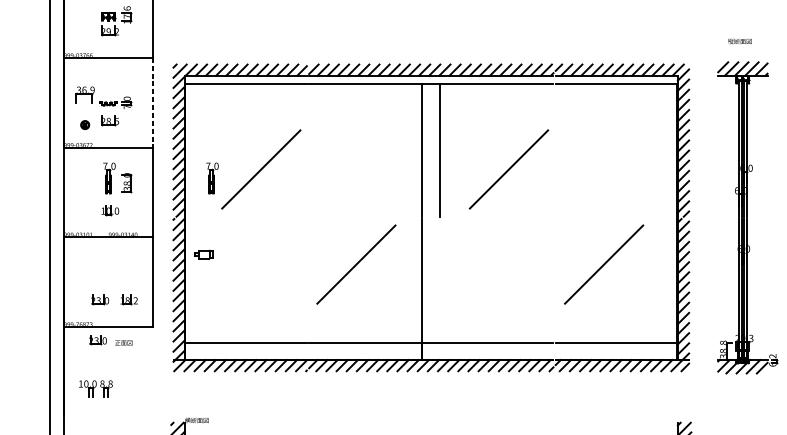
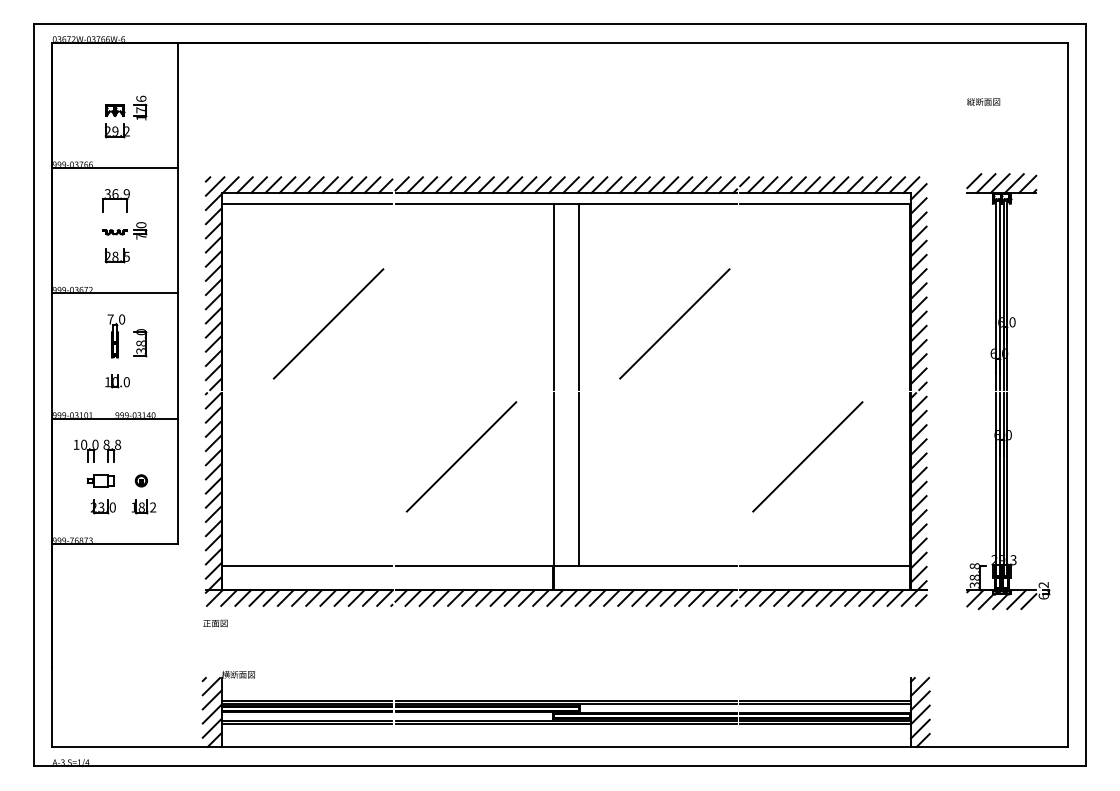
text: (739, 41) -> (983, 101), moved
part: (84, 94) -> (115, 200), moved
line: (153, 102) -> (177, 230), dashed -> solid
part: (84, 124) -> (140, 480), moved
part: (212, 178) -> (260, 336), removed
part: (203, 254) -> (100, 480), moved
line: (440, 280) -> (578, 479), added
part: (97, 340) -> (99, 562), removed
text: (123, 343) -> (215, 623), moved
part: (95, 388) -> (97, 450), moved

